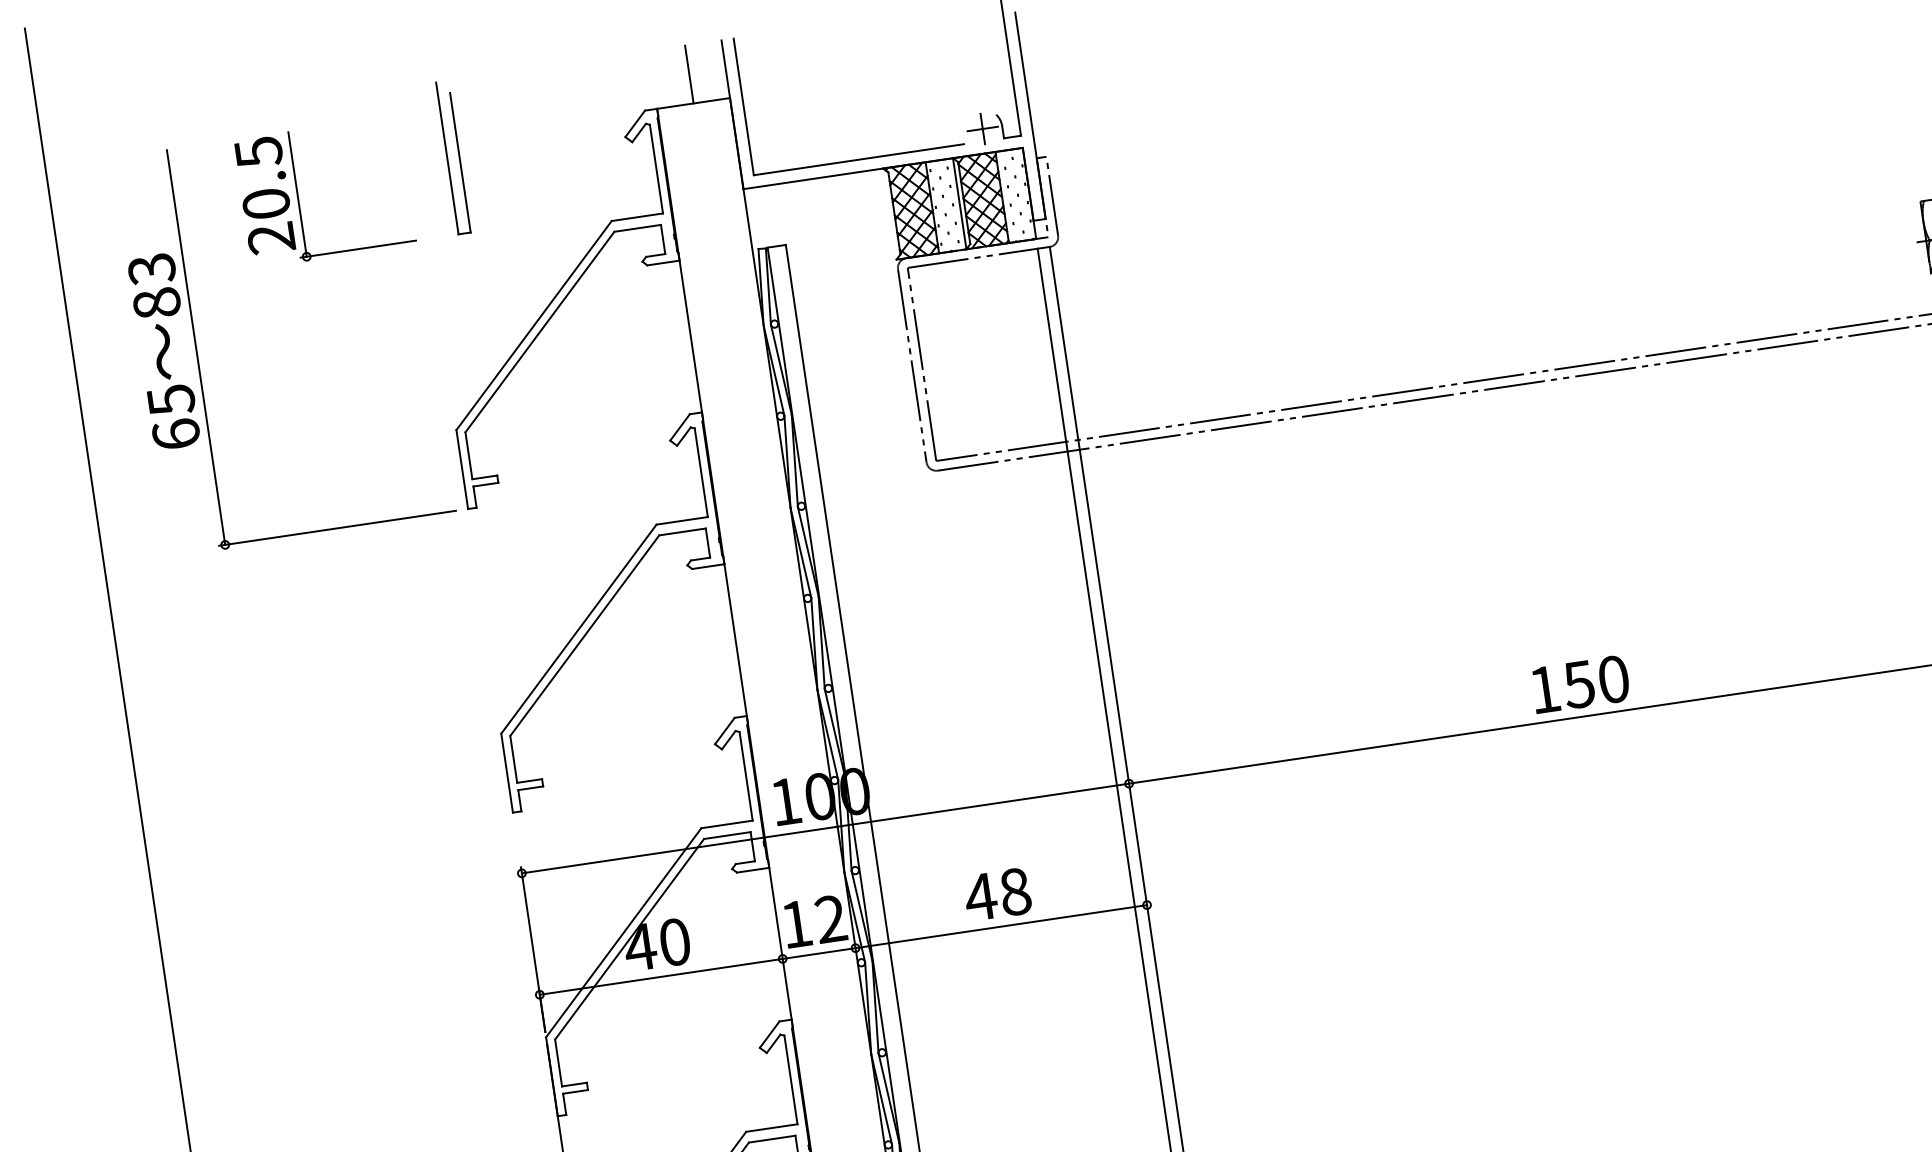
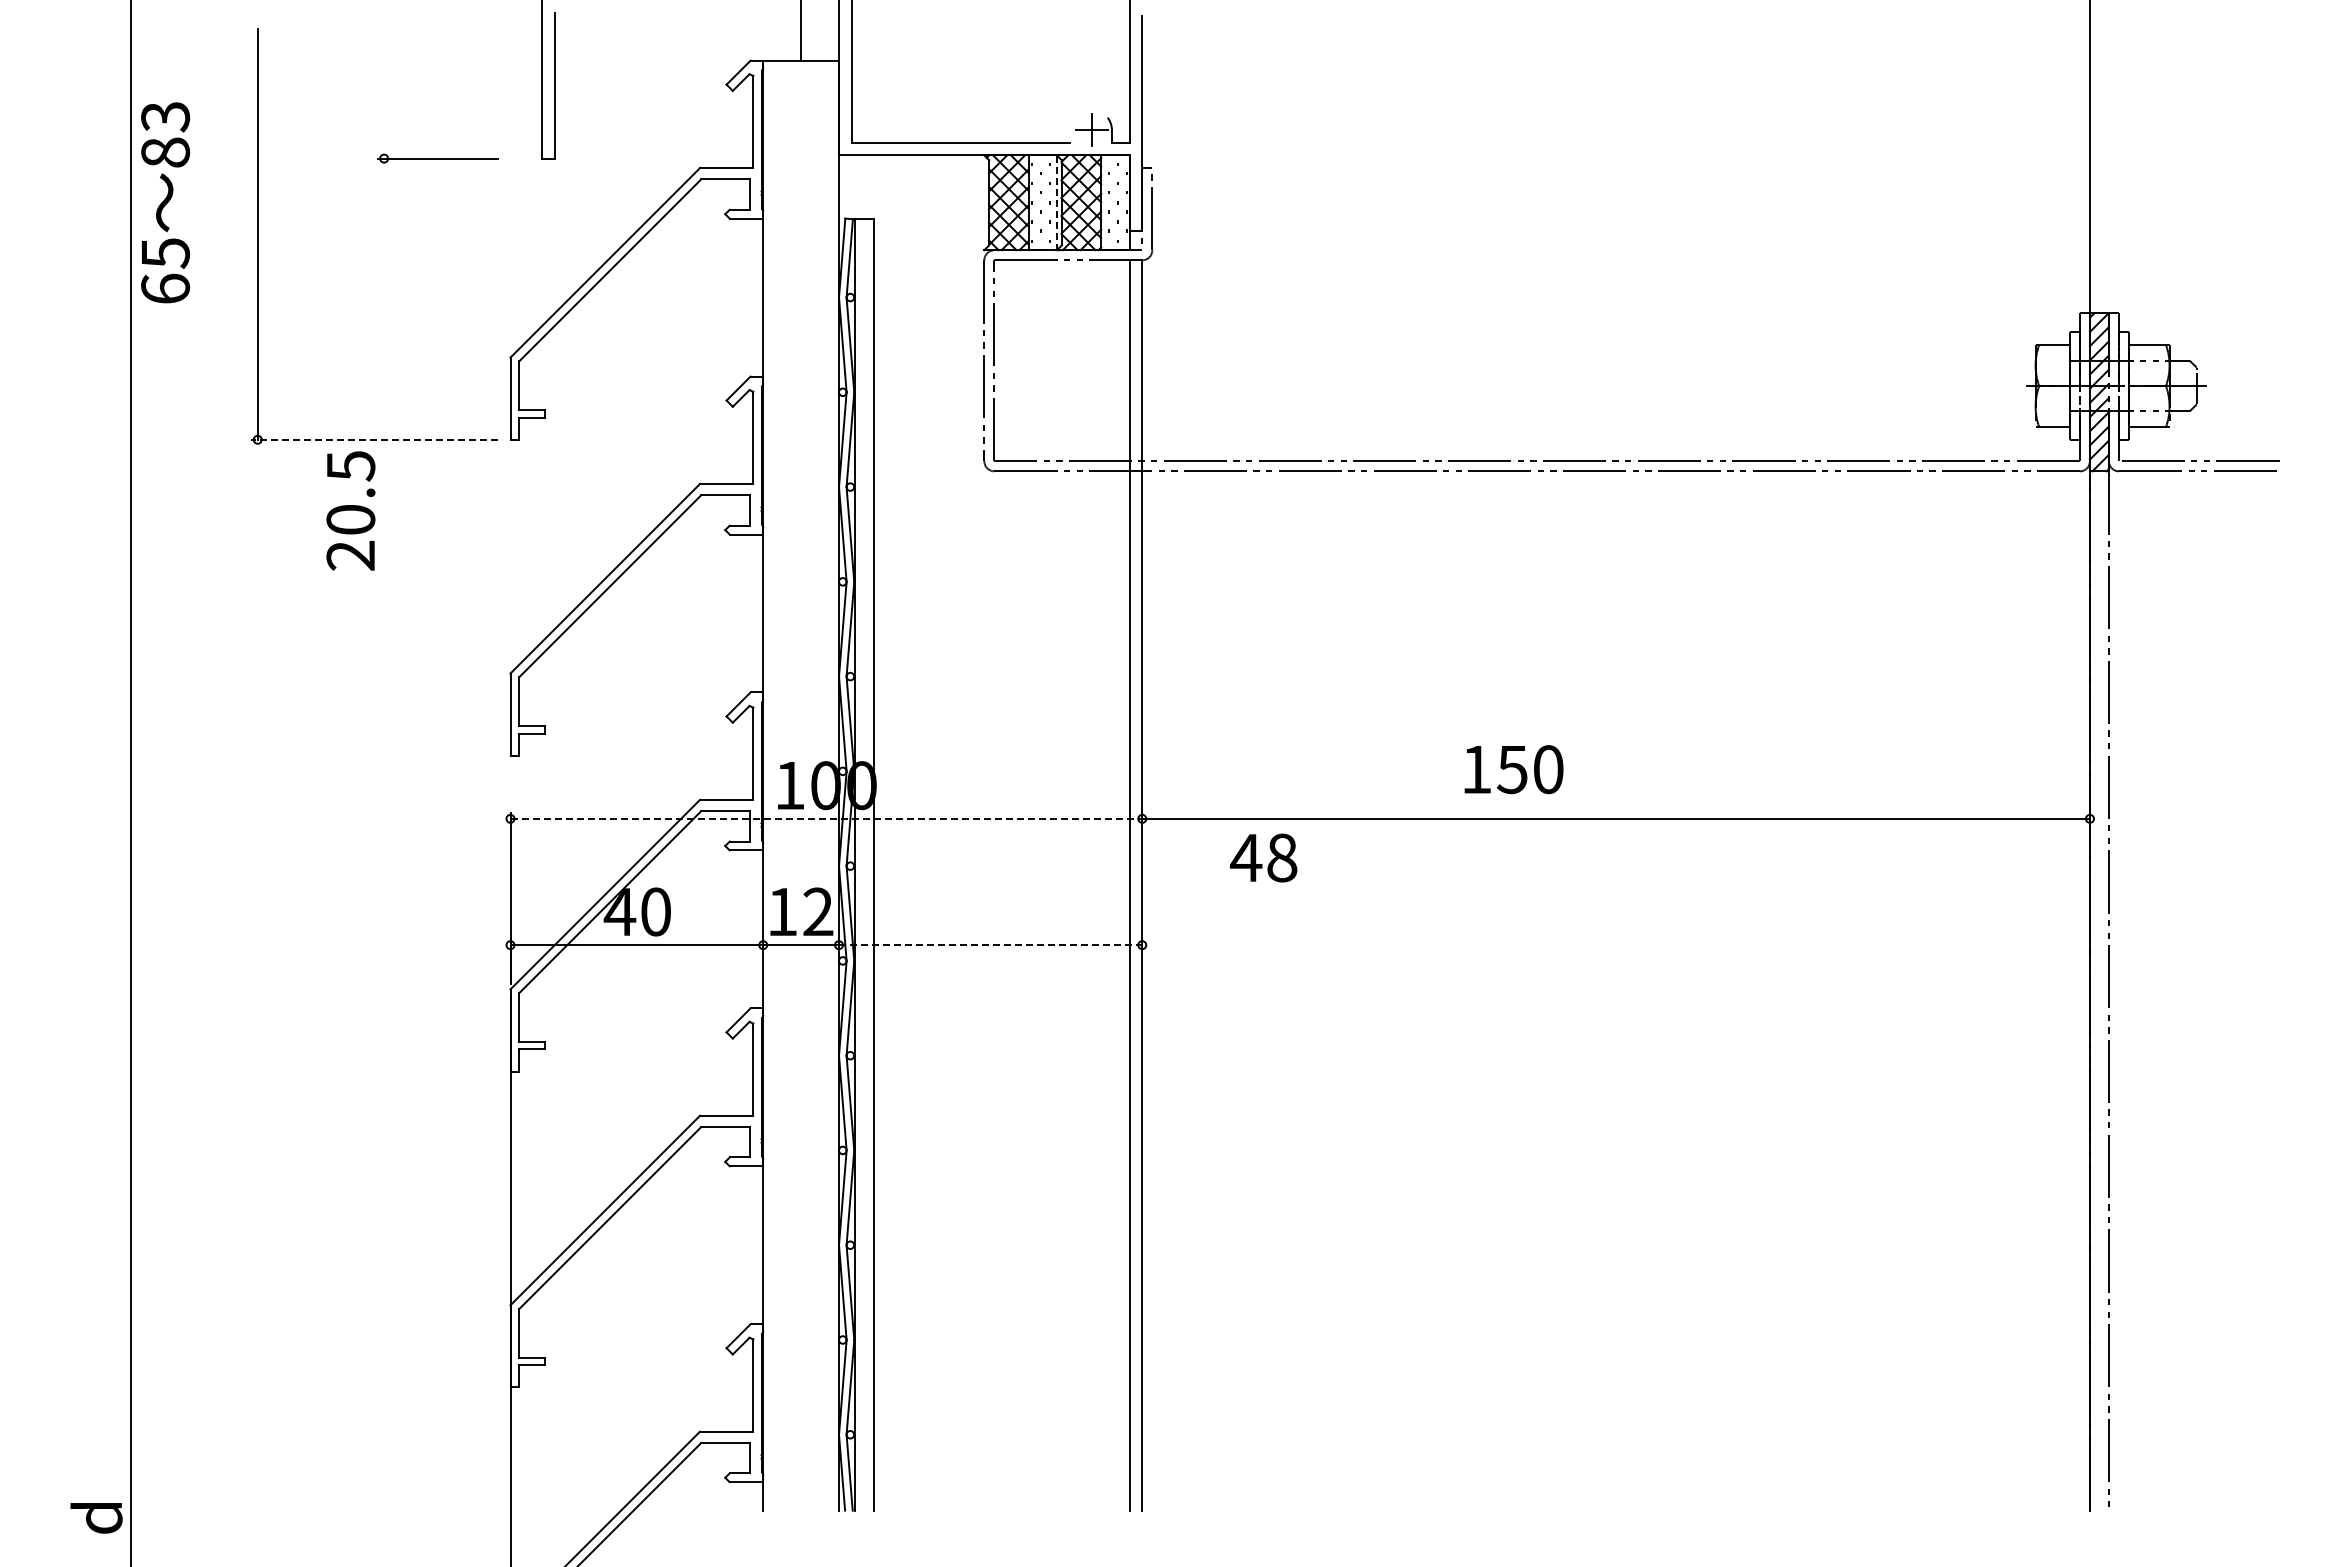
line: (297, 194) -> (384, 93), removed
text: (264, 195) -> (350, 510), moved
line: (959, 203) -> (1056, 202), solid -> dashed
text: (163, 351) -> (165, 202), moved
line: (337, 528) -> (374, 439), solid -> dashed
text: (1580, 684) -> (1513, 769), moved
line: (825, 828) -> (826, 818), solid -> dashed
text: (997, 894) -> (1263, 857), moved
line: (1001, 926) -> (990, 945), solid -> dashed

